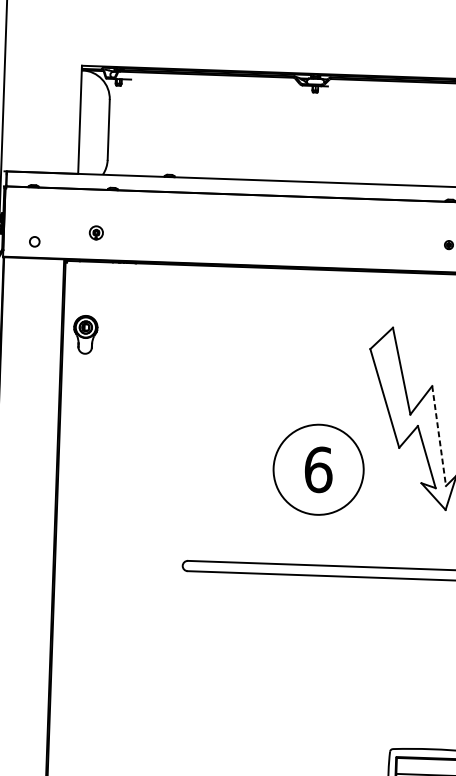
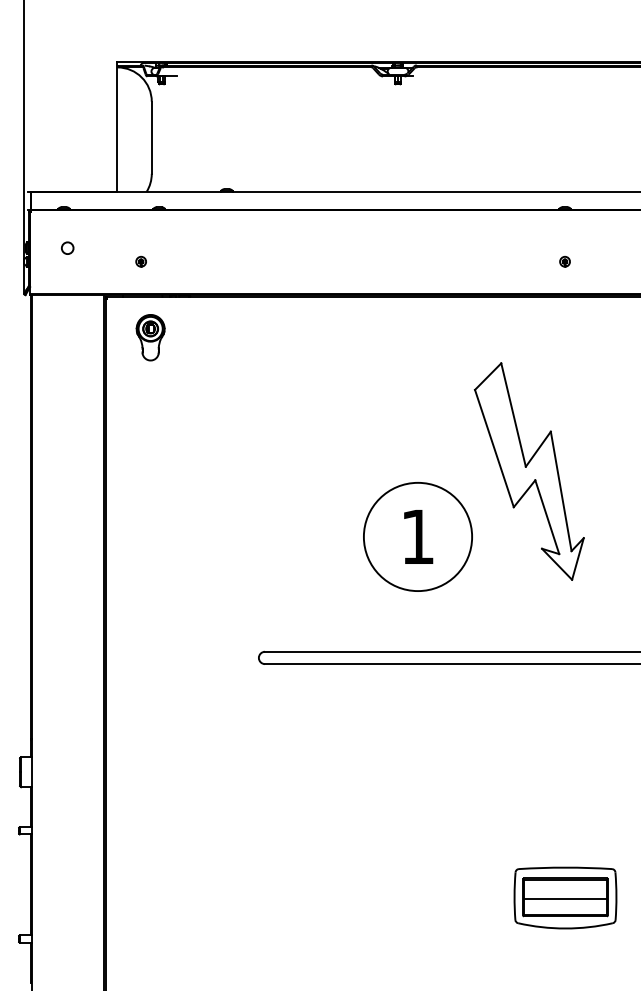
part: (95, 232) -> (140, 261), size x0.62
circle: (34, 241) -> (67, 247), moved
part: (85, 334) -> (150, 337), moved
line: (439, 436) -> (561, 491), dashed -> solid
text: (319, 469) -> (418, 536), 6 -> 1

